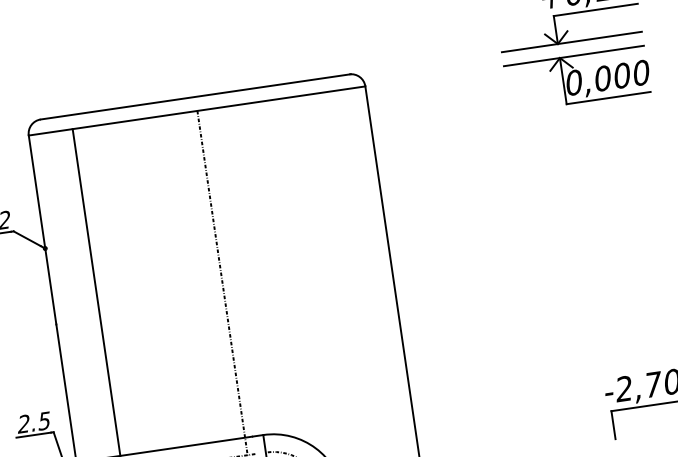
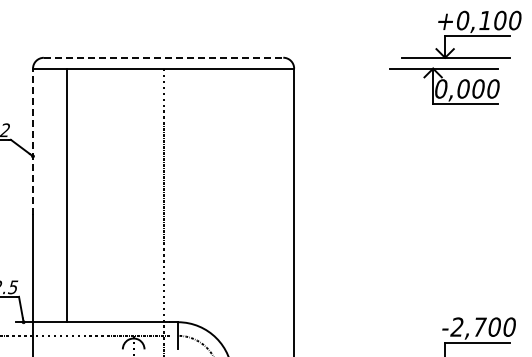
part: (577, 77) -> (444, 85), moved
line: (196, 96) -> (164, 57), solid -> dashed
line: (43, 229) -> (33, 141), solid -> dashed

